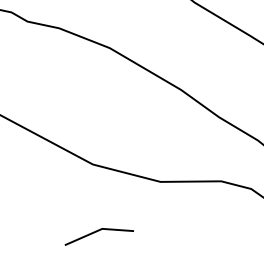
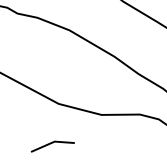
line: (95, 233) -> (50, 144), moved

